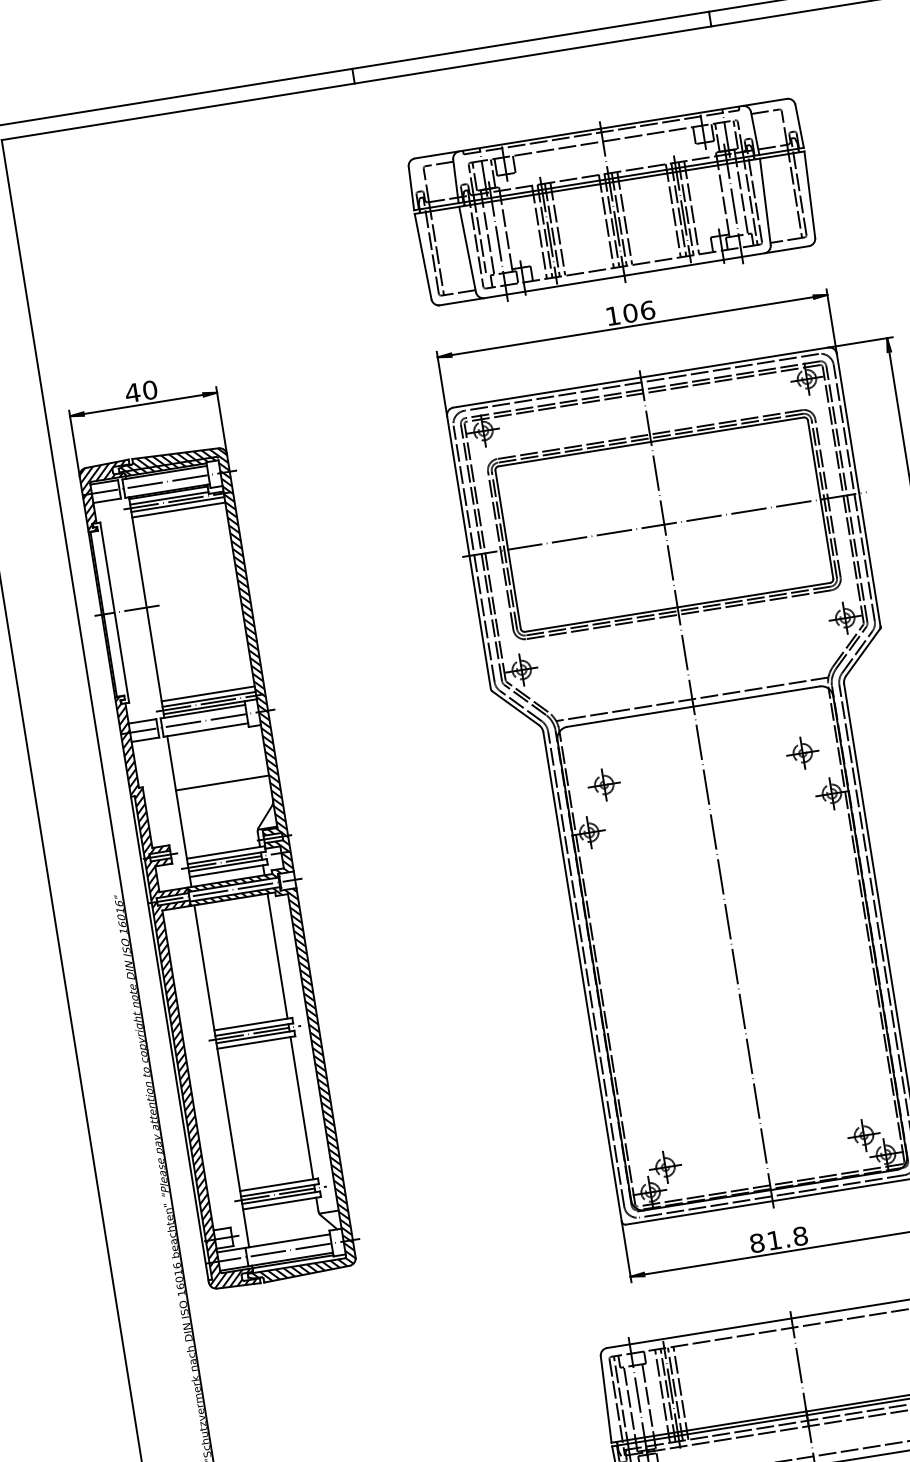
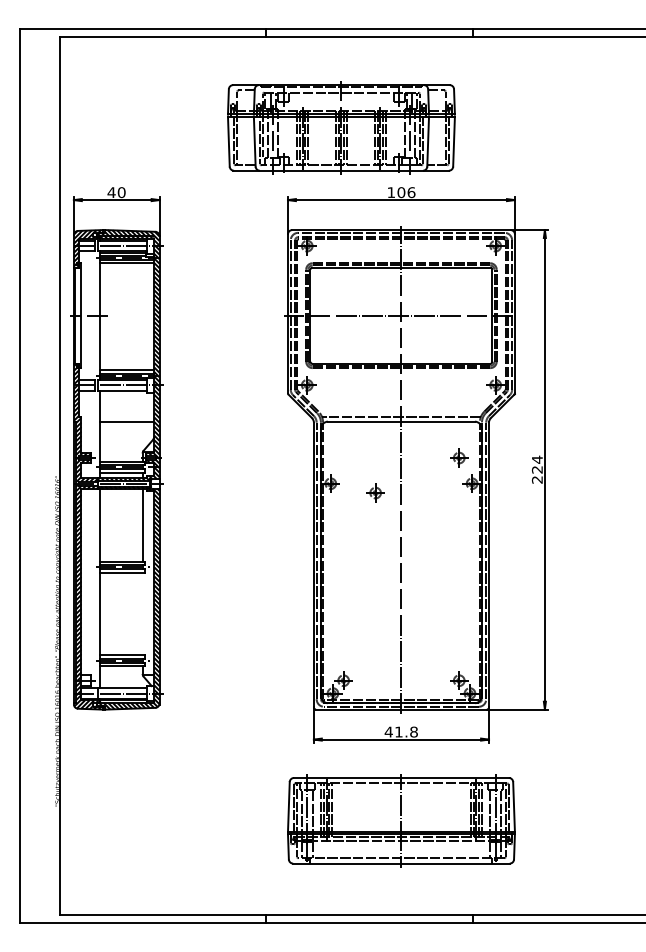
part: (612, 201) -> (341, 127), moved
part: (603, 784) -> (375, 492), moved
line: (301, 1107) -> (142, 613), removed
text: (756, 1242) -> (388, 731), 81.8 -> 41.8

